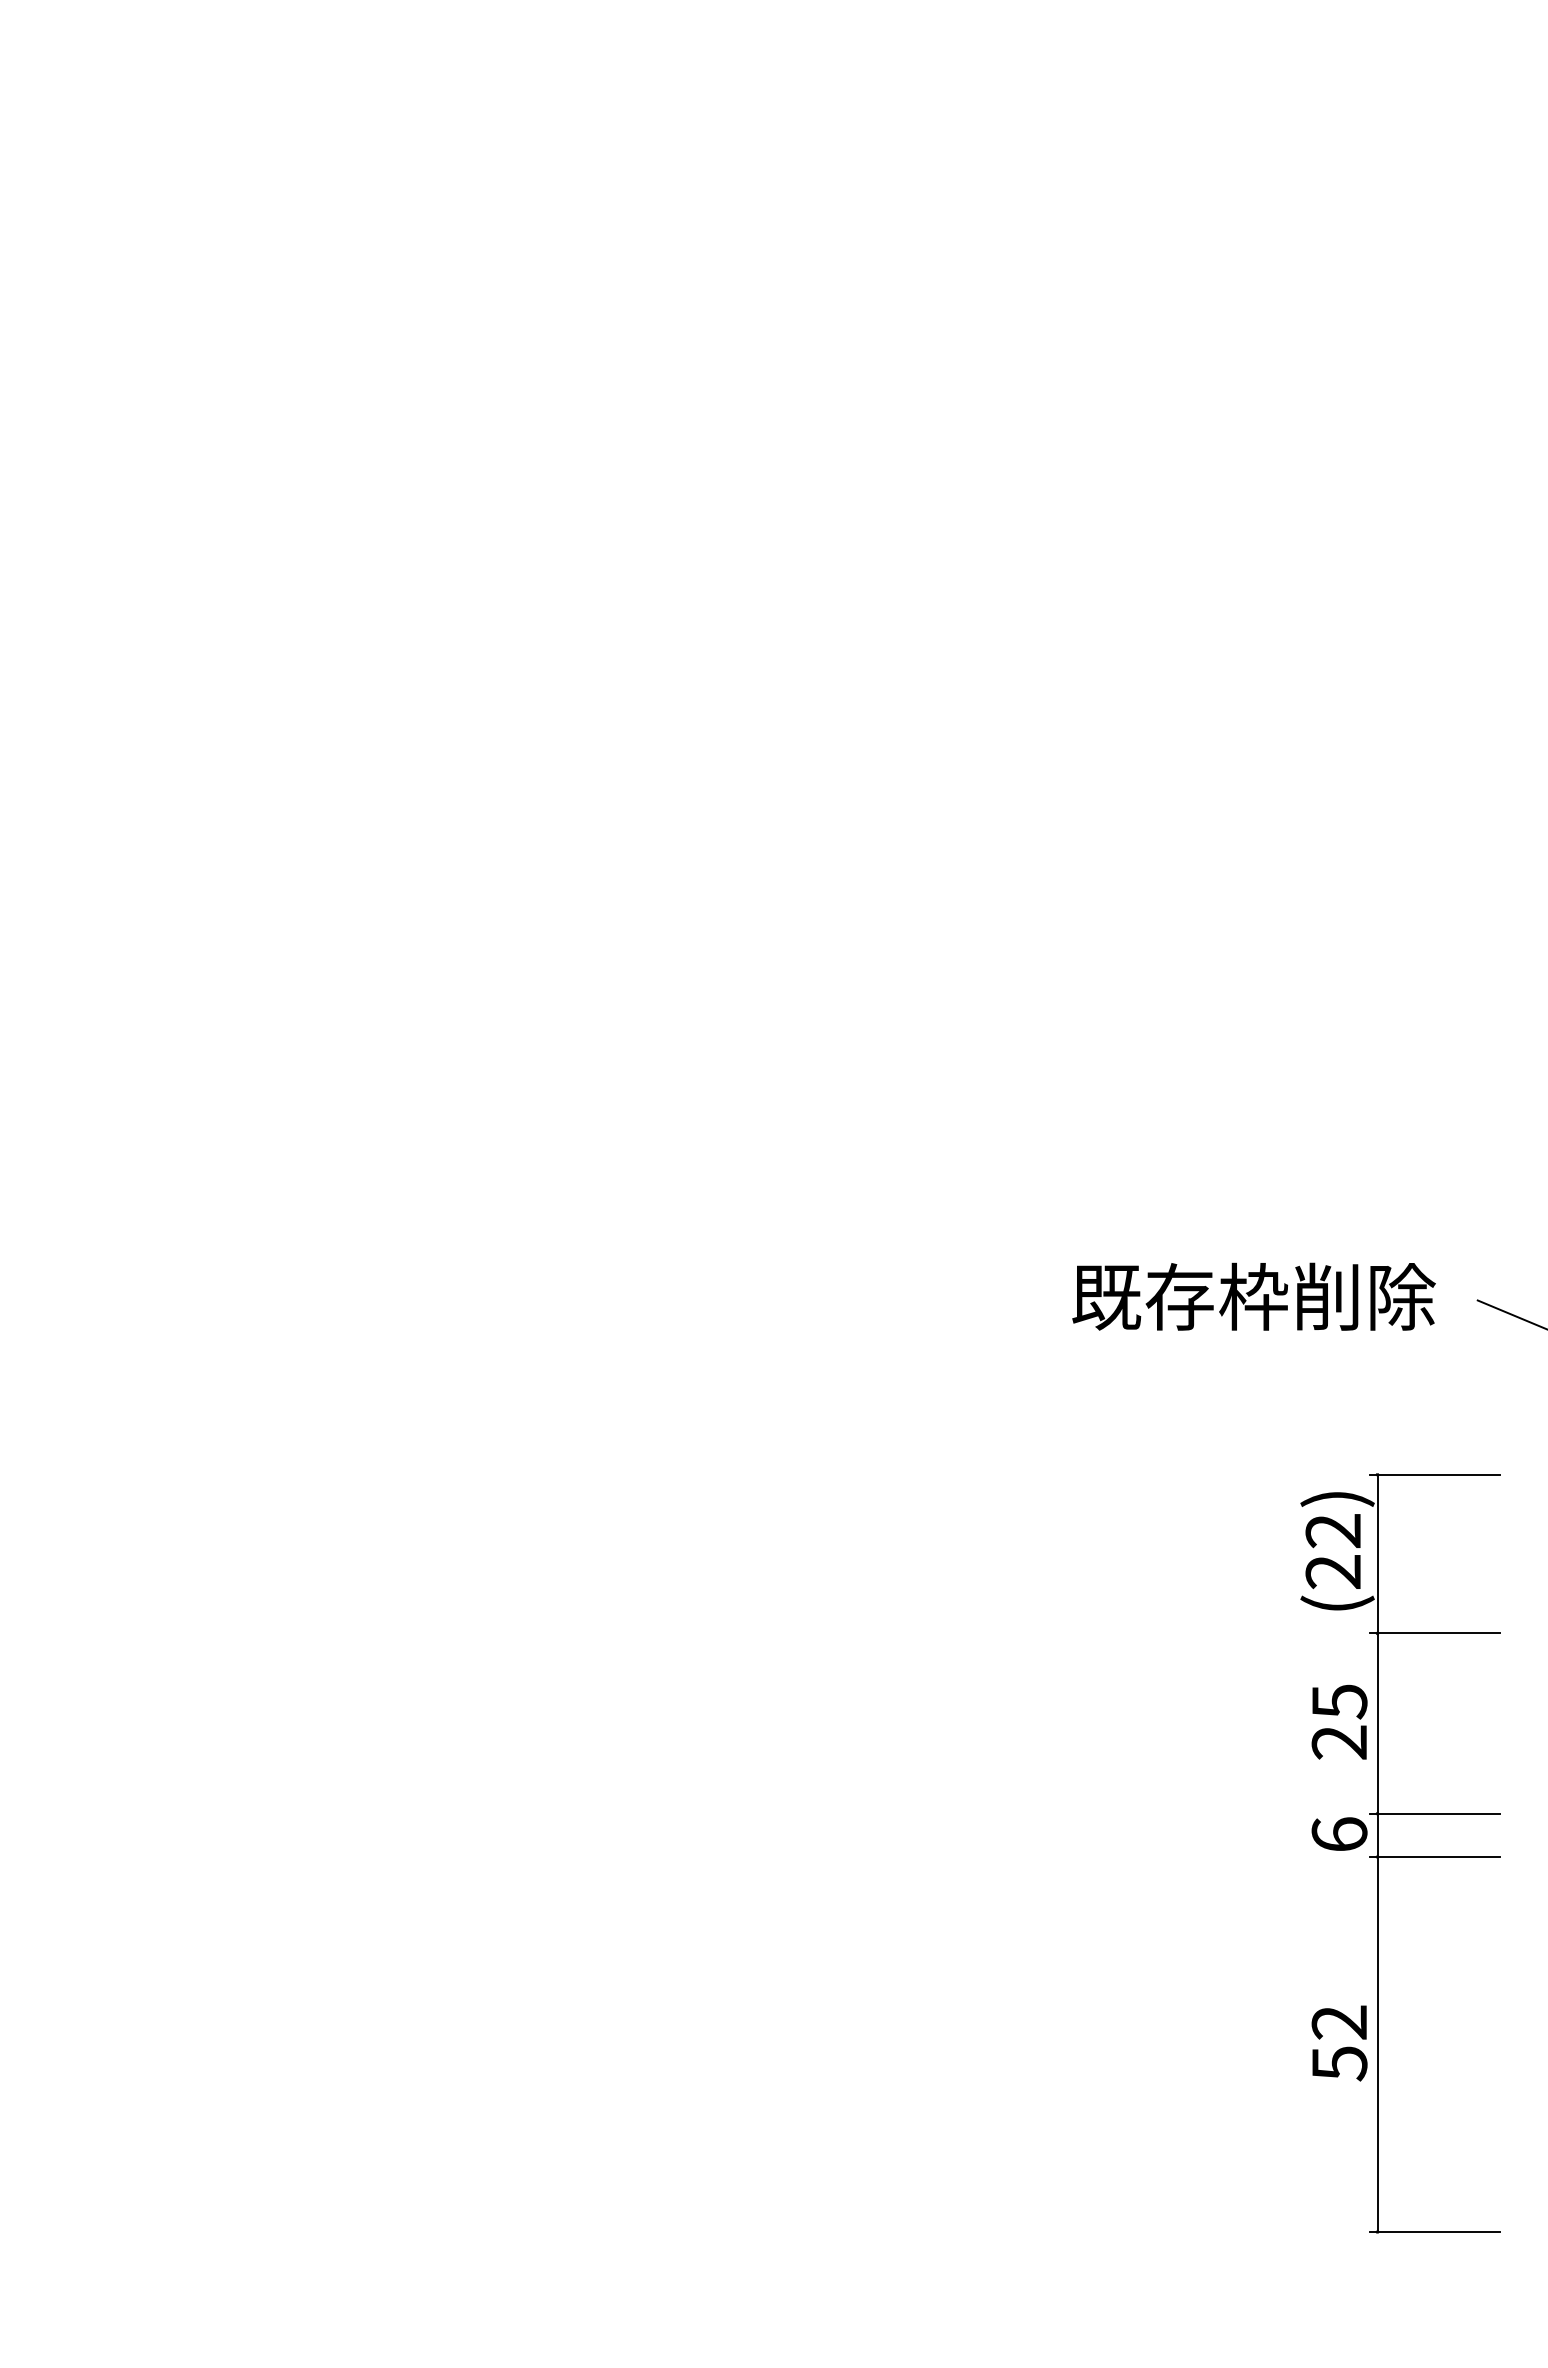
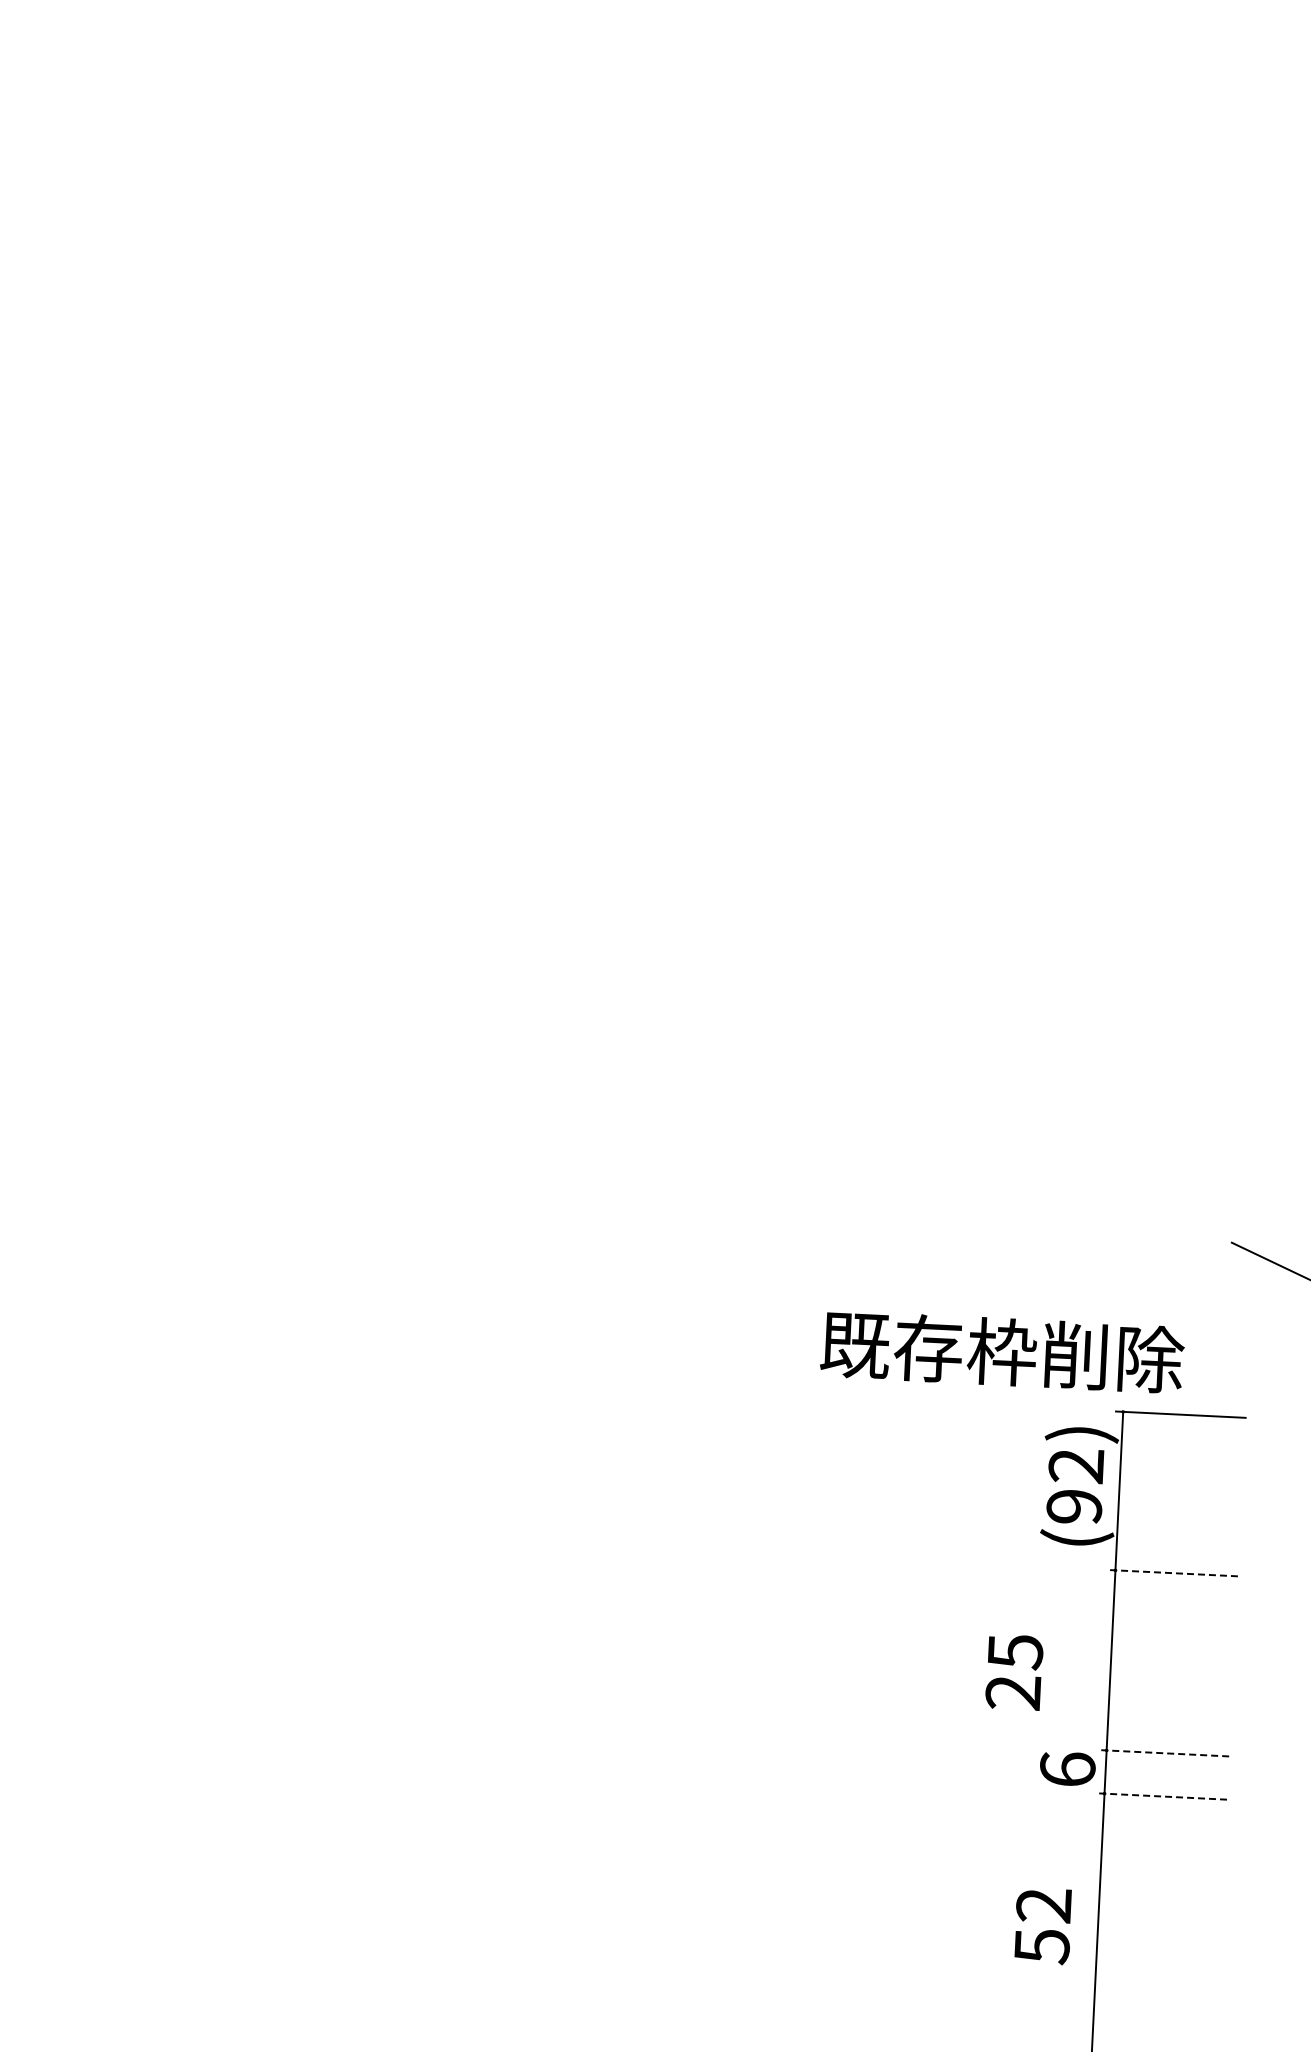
text: (1253, 1296) -> (1001, 1351), moved
text: (1333, 1572) -> (1074, 1507), (22) -> (92)
line: (1435, 1633) -> (1173, 1573), solid -> dashed
text: (1339, 1722) -> (1014, 1672), moved
line: (1435, 1813) -> (1164, 1753), solid -> dashed
line: (1435, 1857) -> (1162, 1797), solid -> dashed
text: (1339, 2043) -> (1042, 1926), moved

